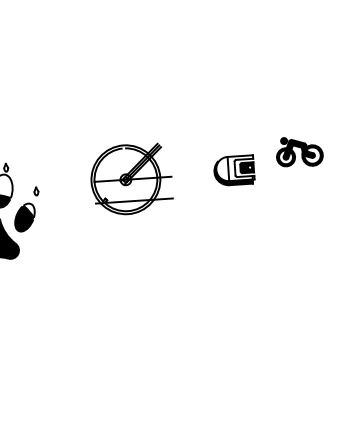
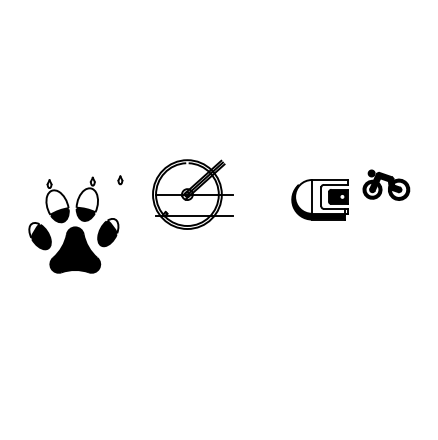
part: (233, 170) -> (319, 199), size x1.4
part: (130, 179) -> (192, 194), moved
part: (36, 191) -> (120, 180), moved

